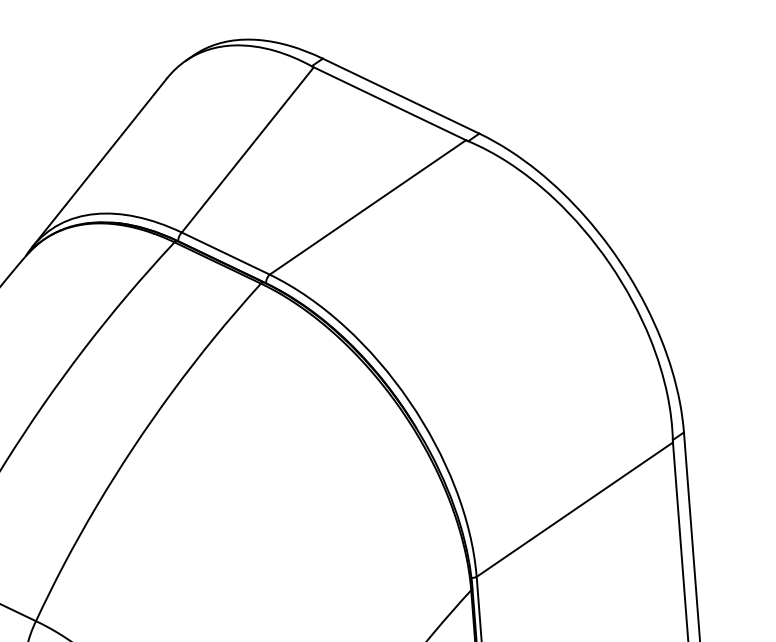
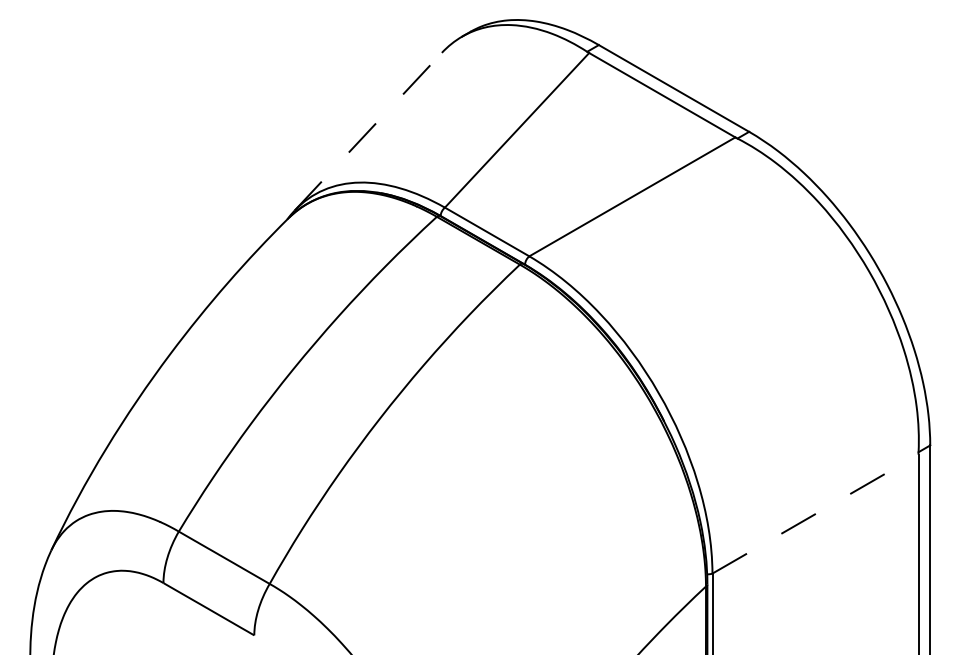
line: (99, 162) -> (368, 131), solid -> dashed
line: (574, 510) -> (815, 514), solid -> dashed

